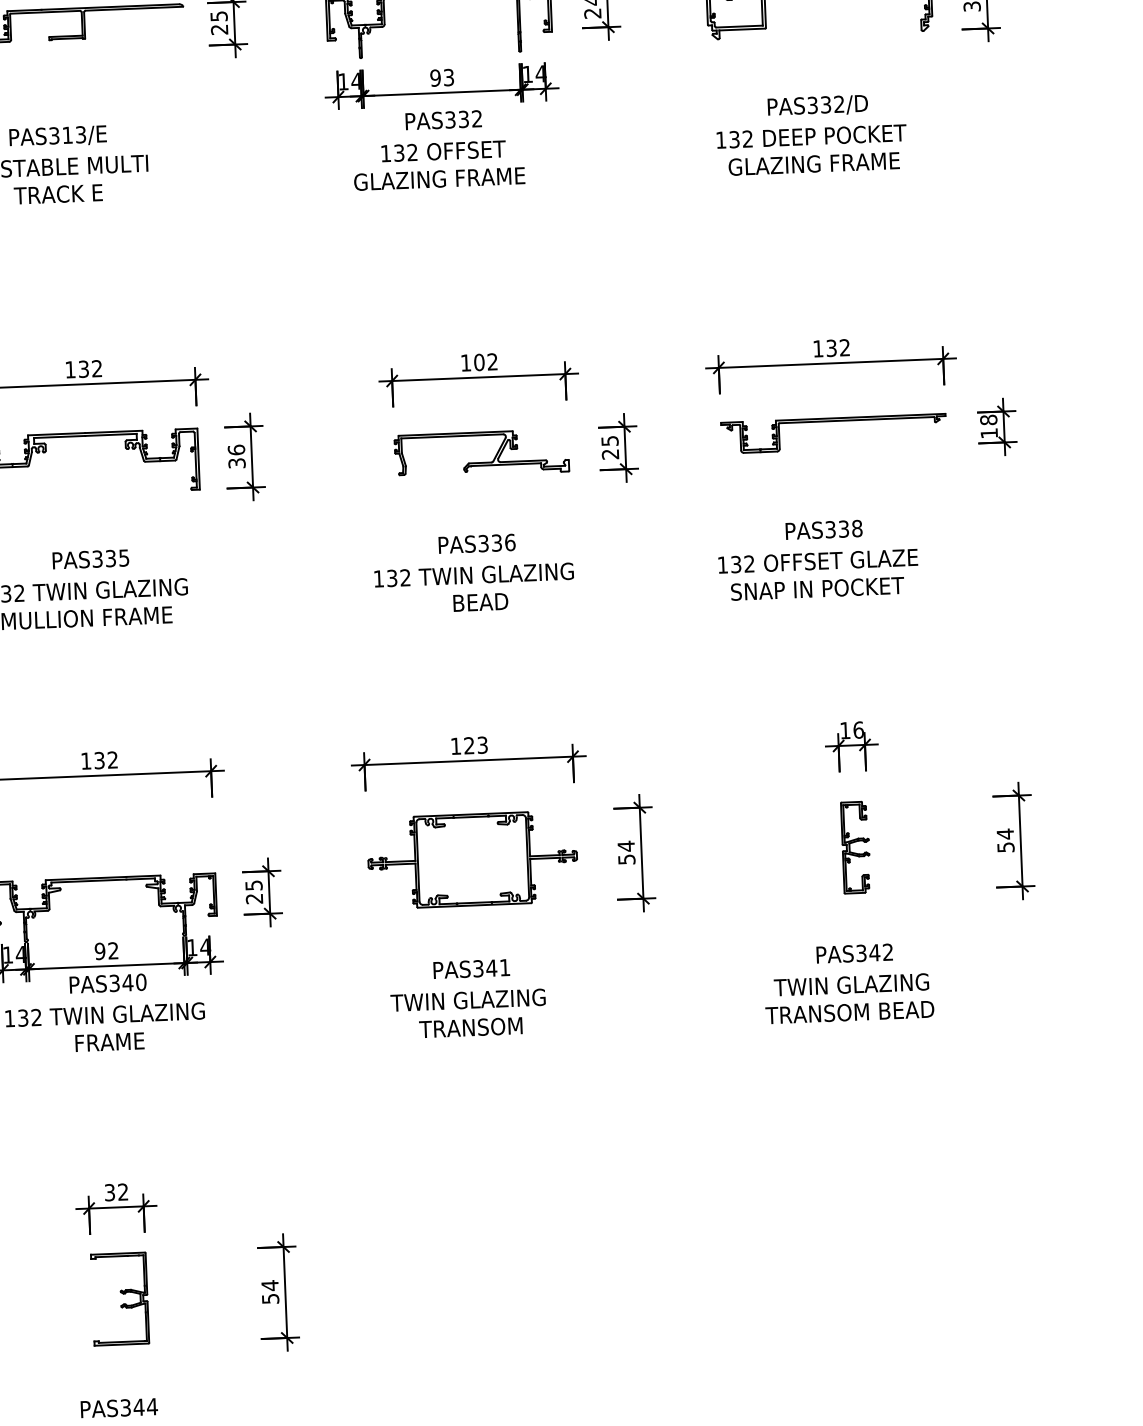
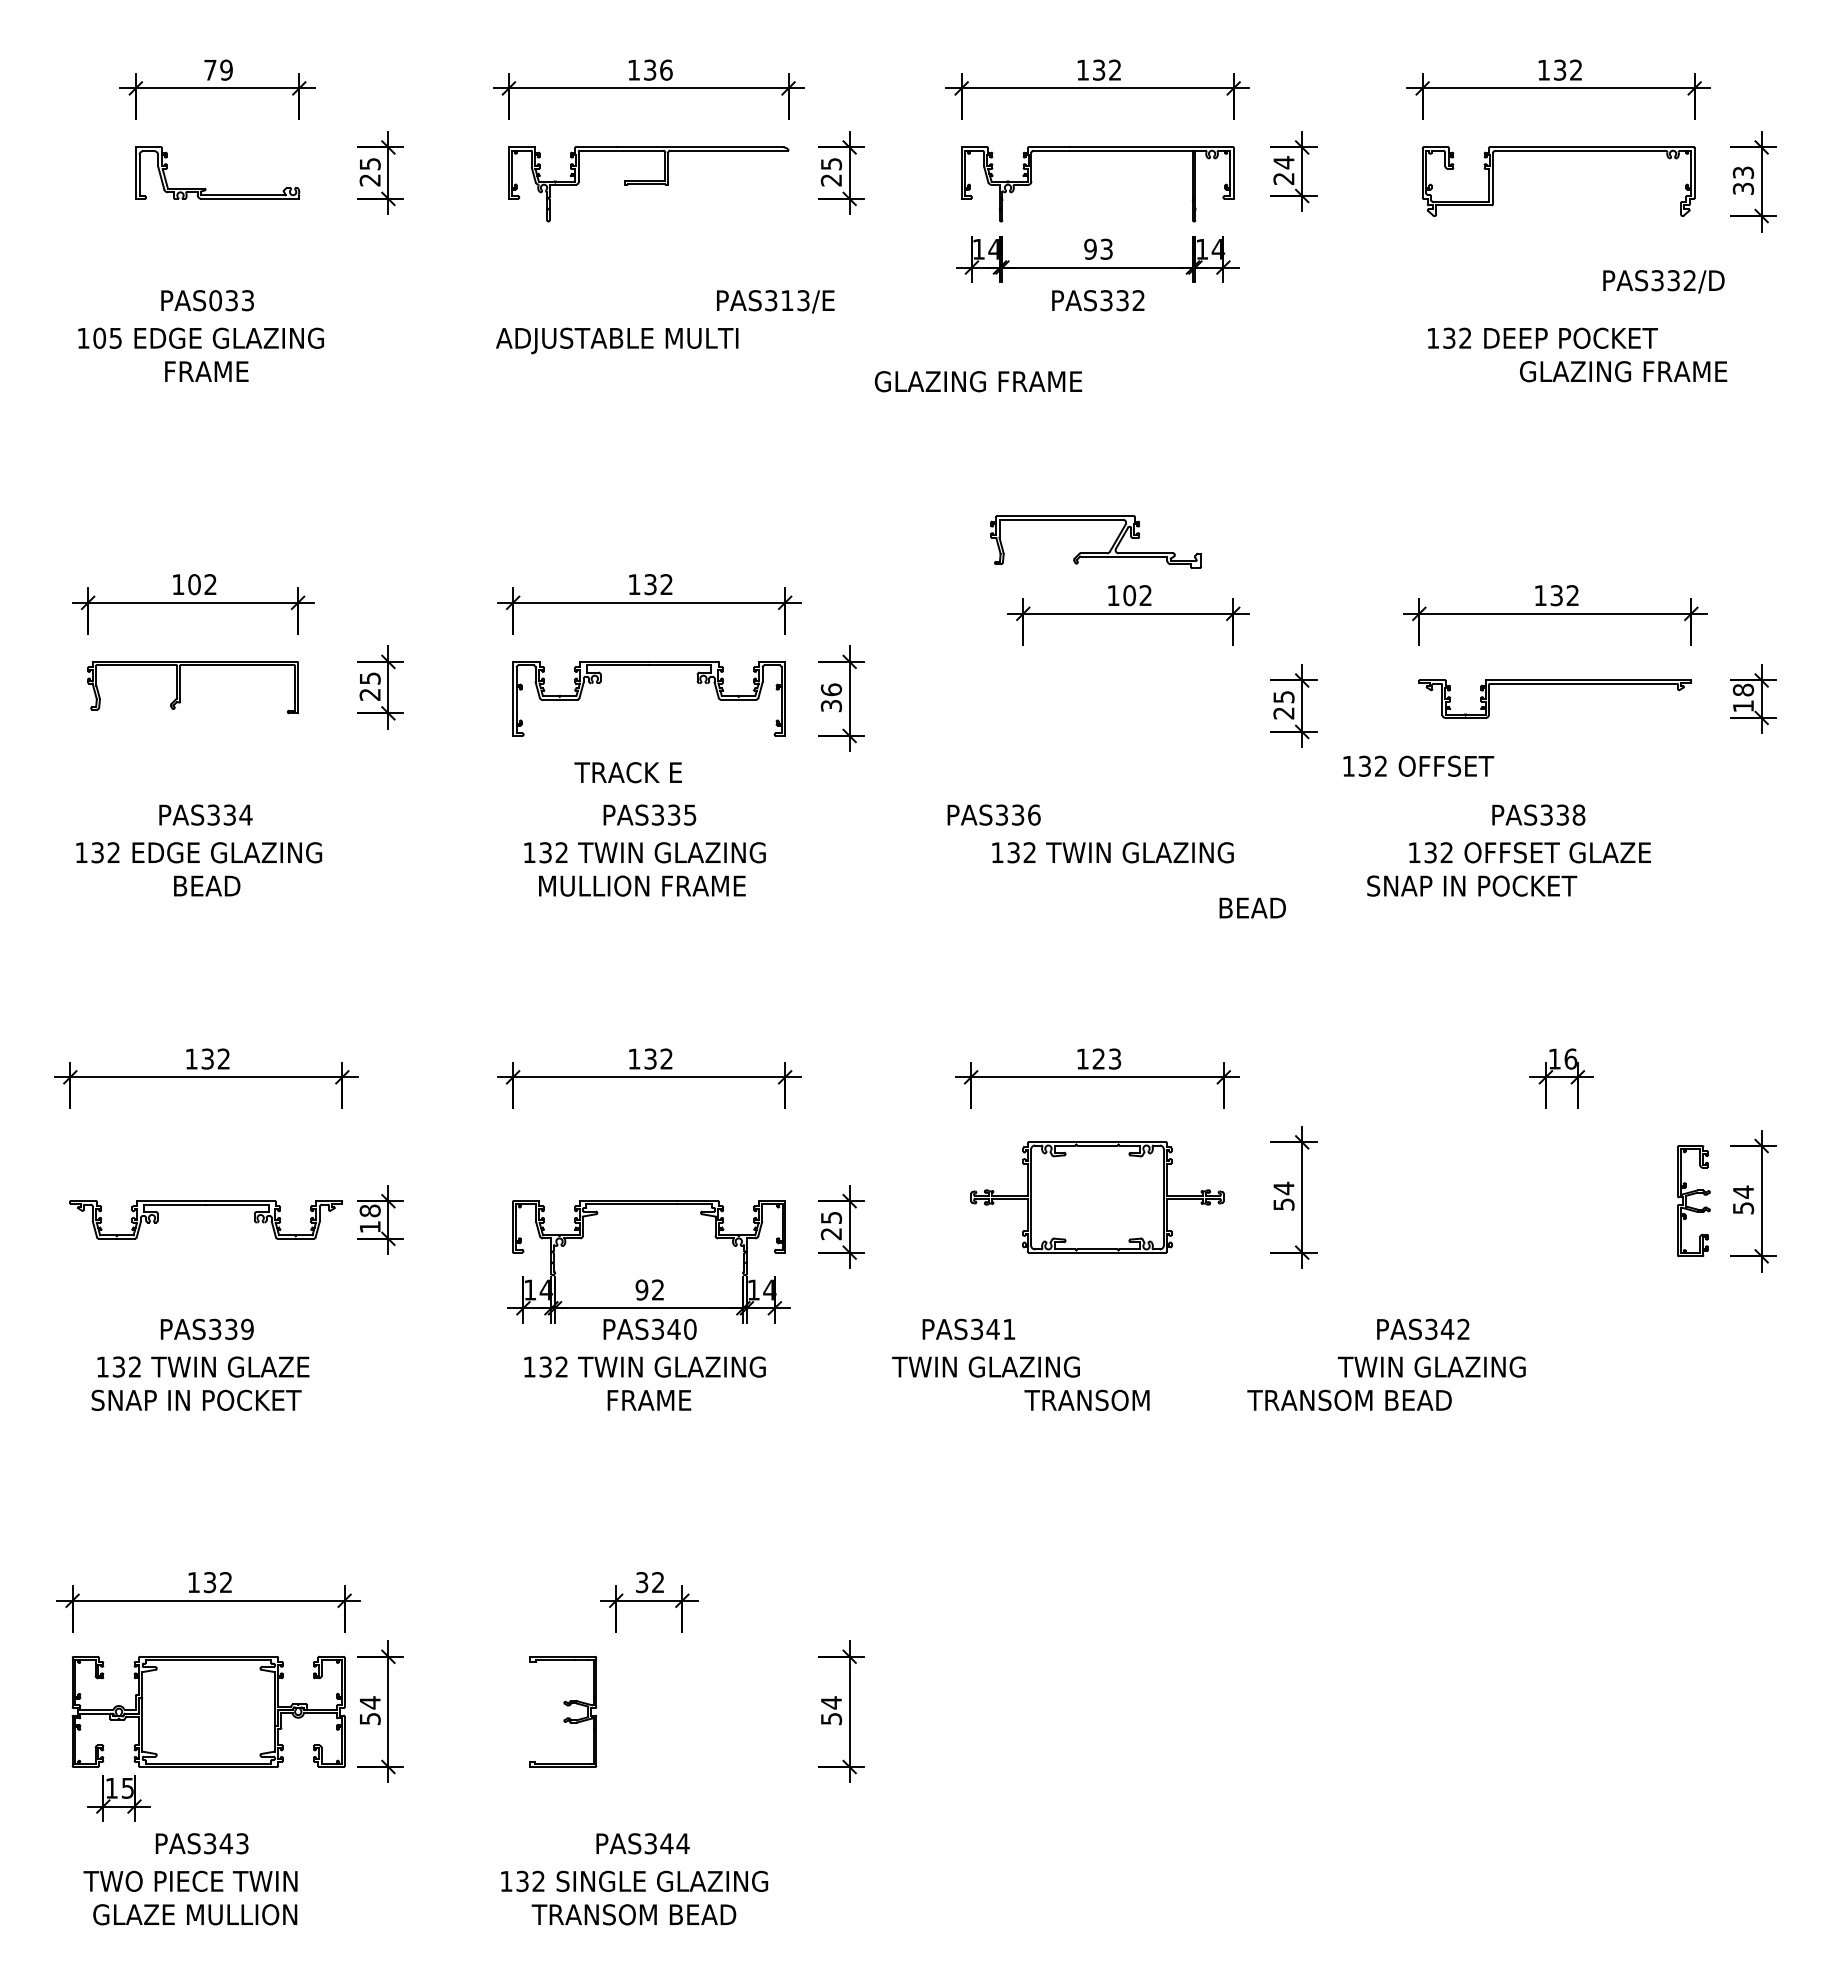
text: (817, 105) -> (1663, 281), moved
text: (57, 136) -> (775, 301), moved
text: (443, 150) -> (1418, 765), moved
text: (814, 163) -> (1623, 371), moved
text: (439, 178) -> (978, 381), moved
text: (57, 194) -> (627, 772), moved
part: (481, 462) -> (1095, 552), moved
text: (476, 543) -> (993, 814), moved
text: (817, 588) -> (1472, 885), moved
text: (480, 601) -> (1252, 907), moved
part: (855, 847) -> (1693, 1201), moved
text: (854, 952) -> (1423, 1328), moved
text: (471, 968) -> (968, 1328), moved
text: (851, 984) -> (1431, 1366), moved
text: (467, 999) -> (985, 1366), moved
text: (849, 1011) -> (1349, 1399), moved
part: (121, 1293) -> (565, 1705), moved

